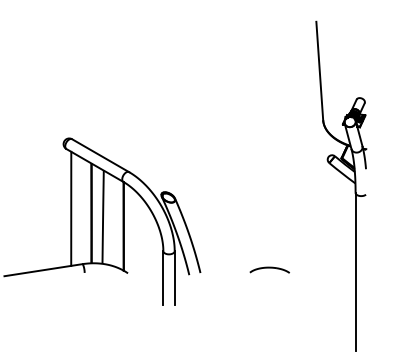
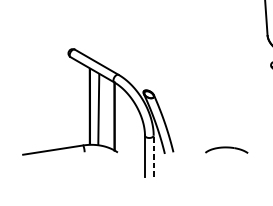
line: (71, 208) -> (74, 102), removed
part: (269, 269) -> (226, 149), size x1.4
line: (174, 277) -> (153, 155), solid -> dashed

